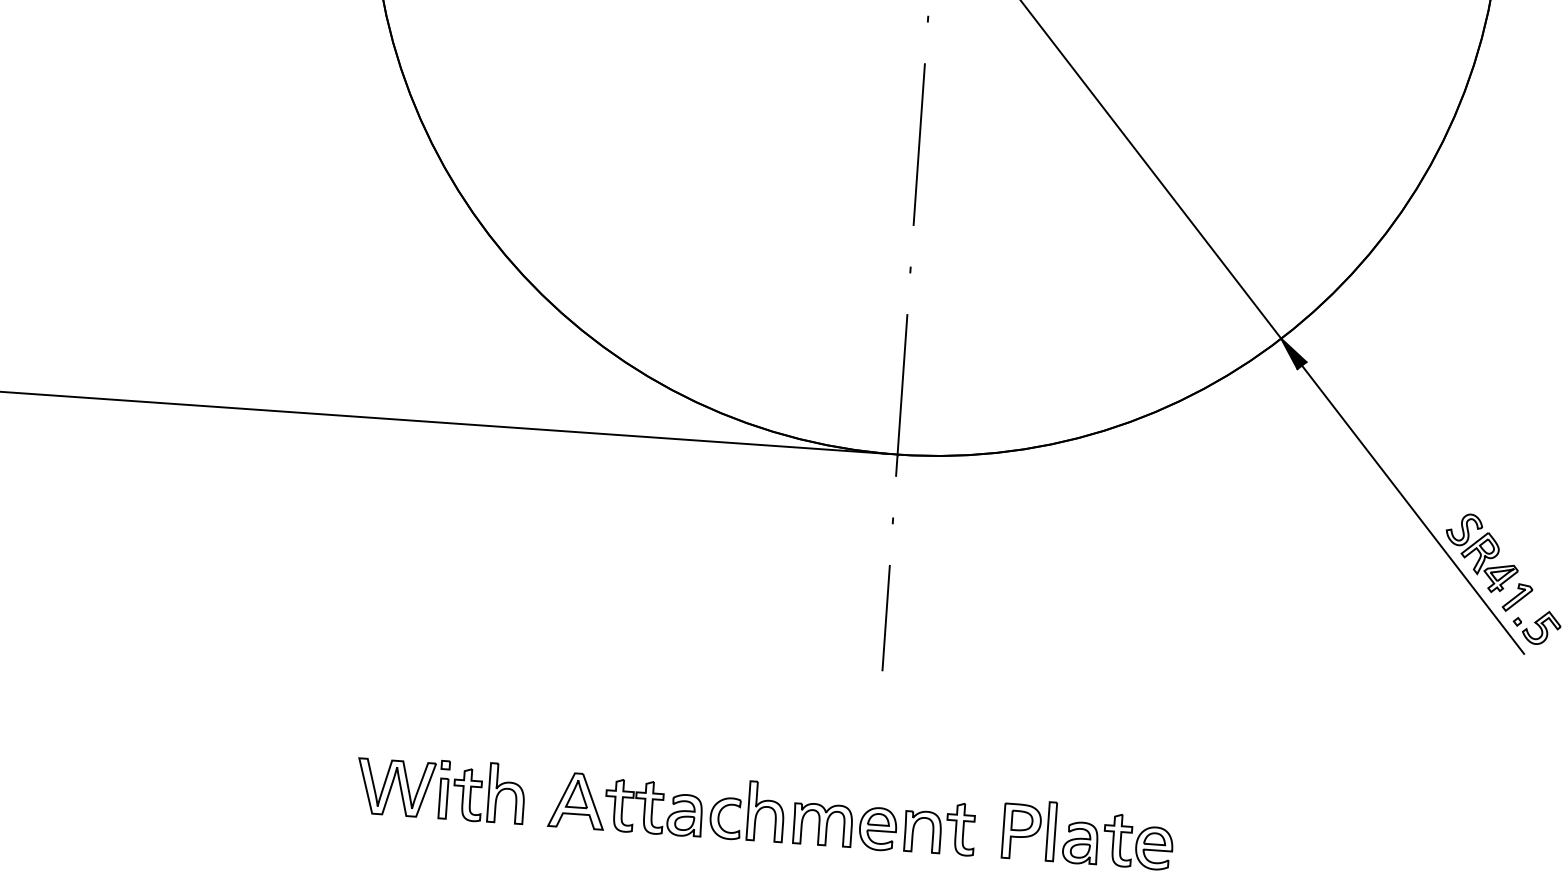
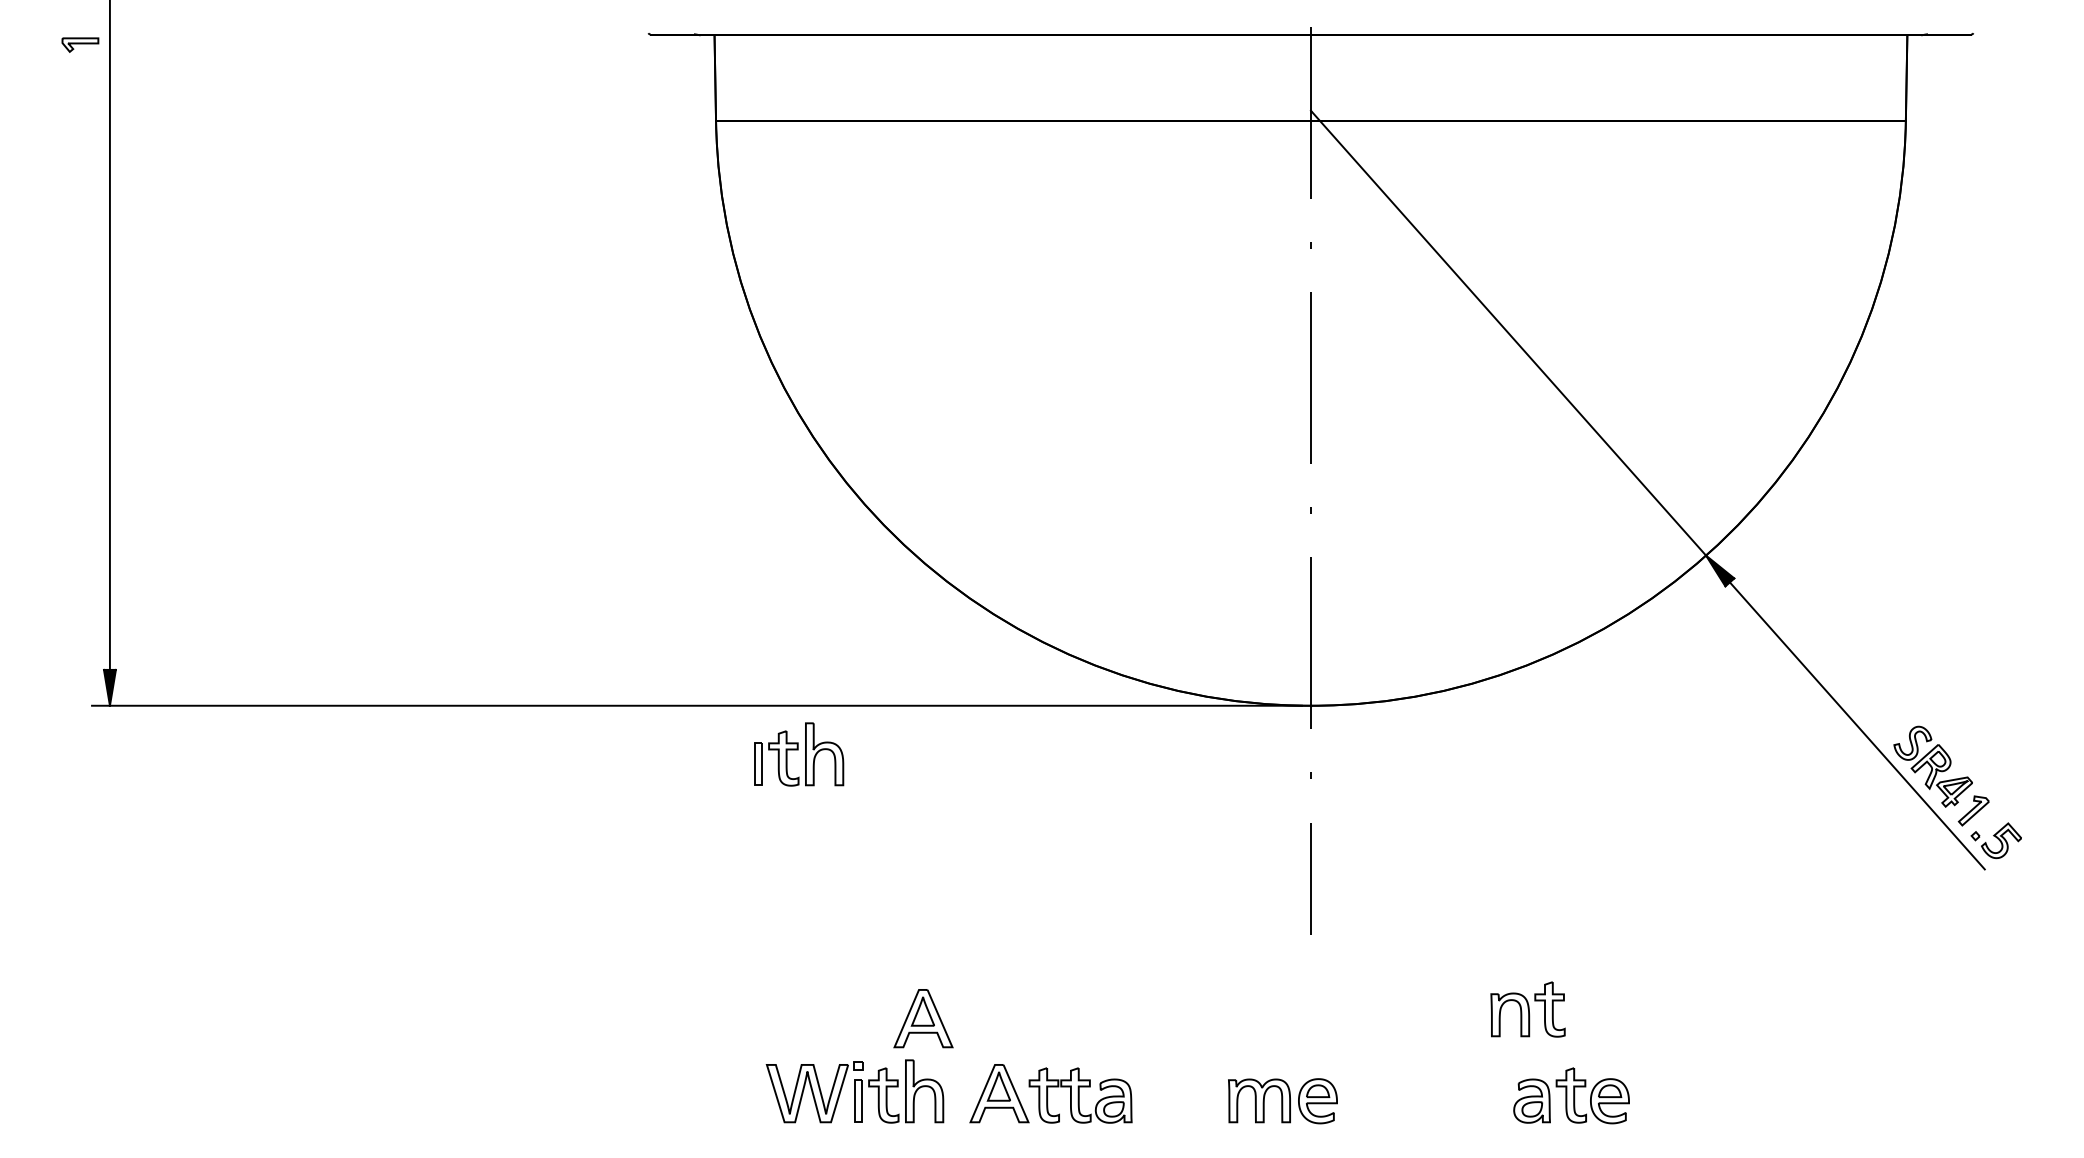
part: (410, 466) -> (799, 754), added
part: (510, 724) -> (923, 1018), added
part: (747, 810) -> (1179, 1091), removed
part: (939, 827) -> (1527, 1009), moved
part: (1028, 830) -> (1476, 1091), removed

